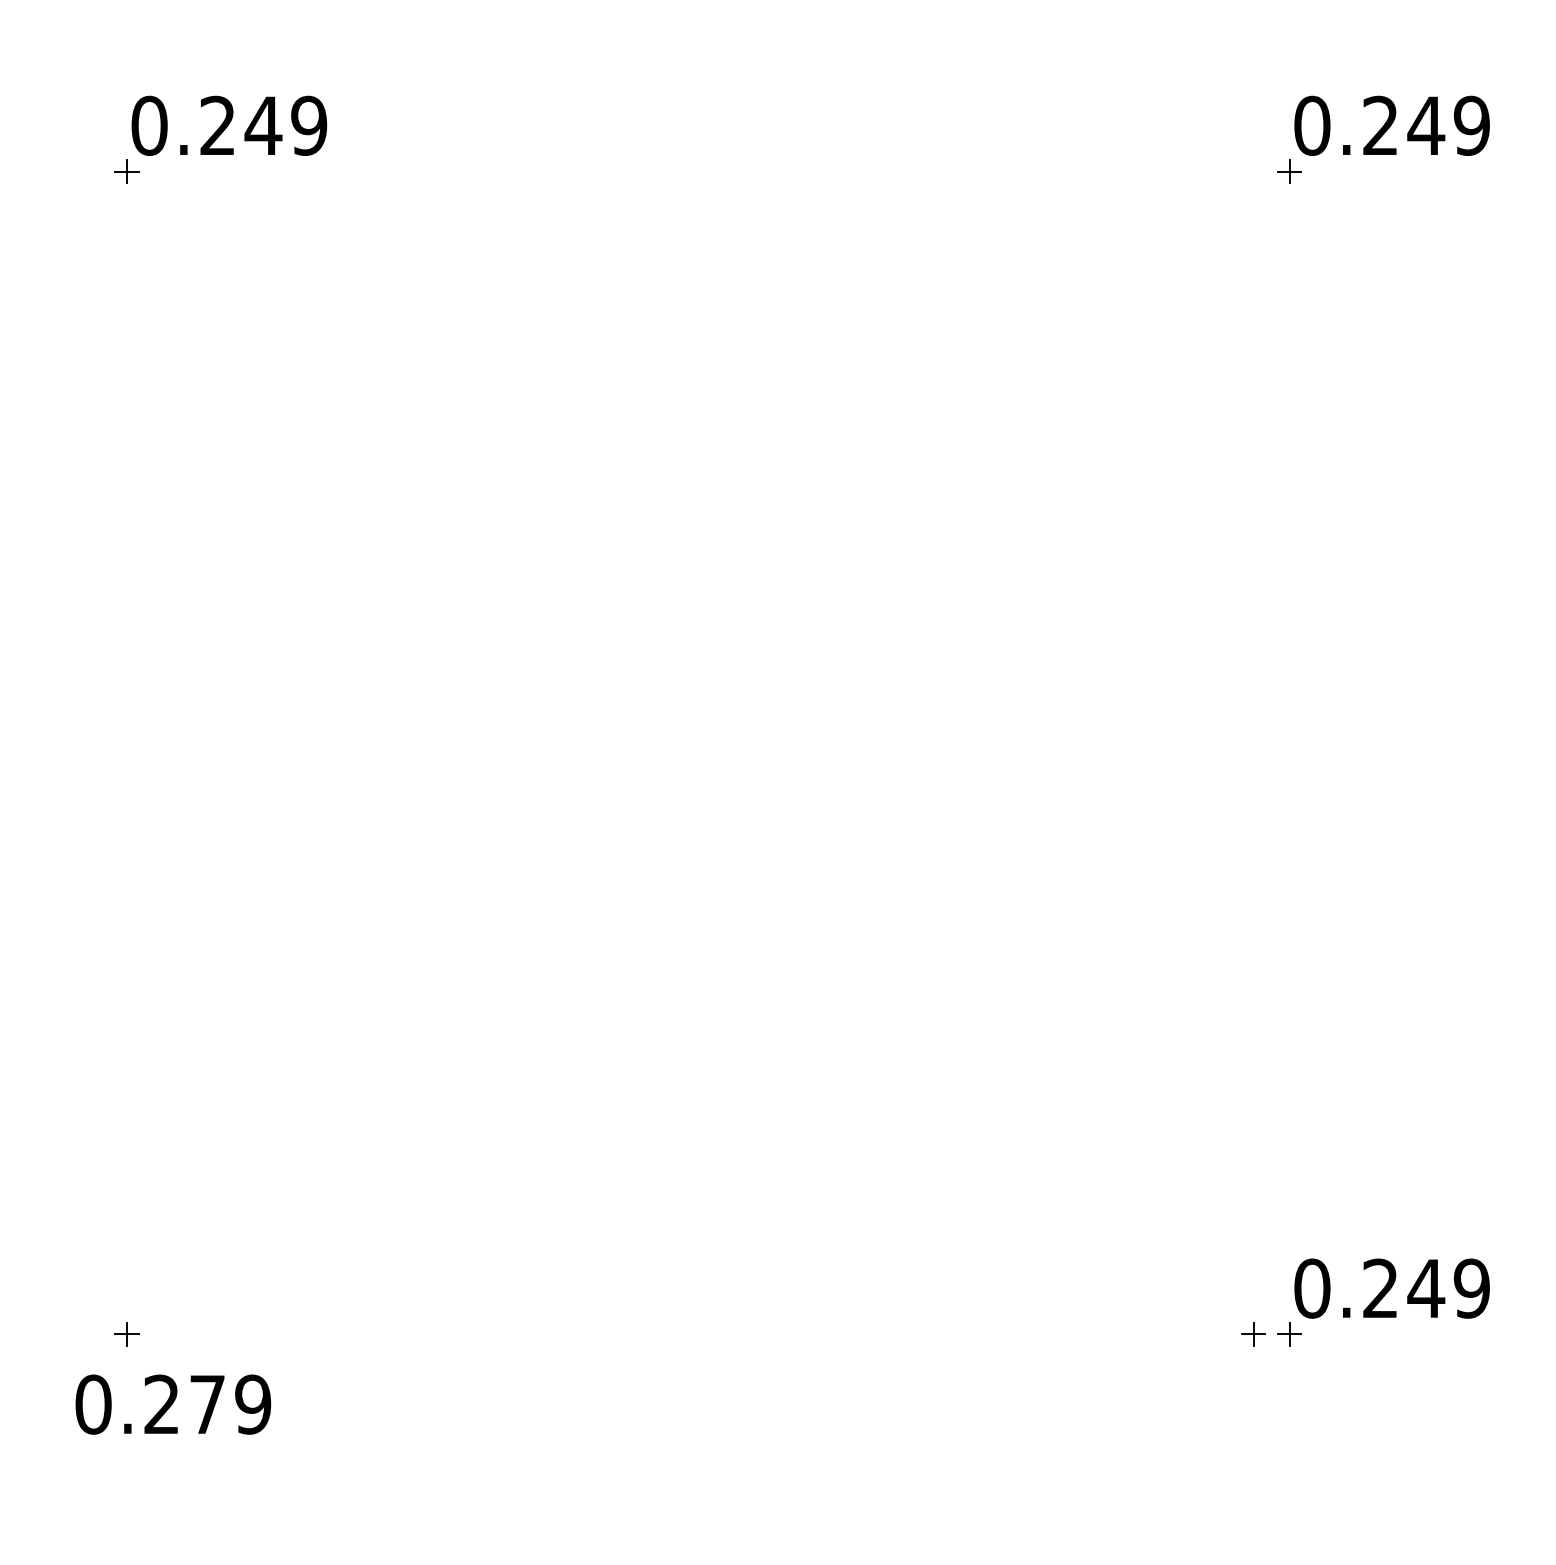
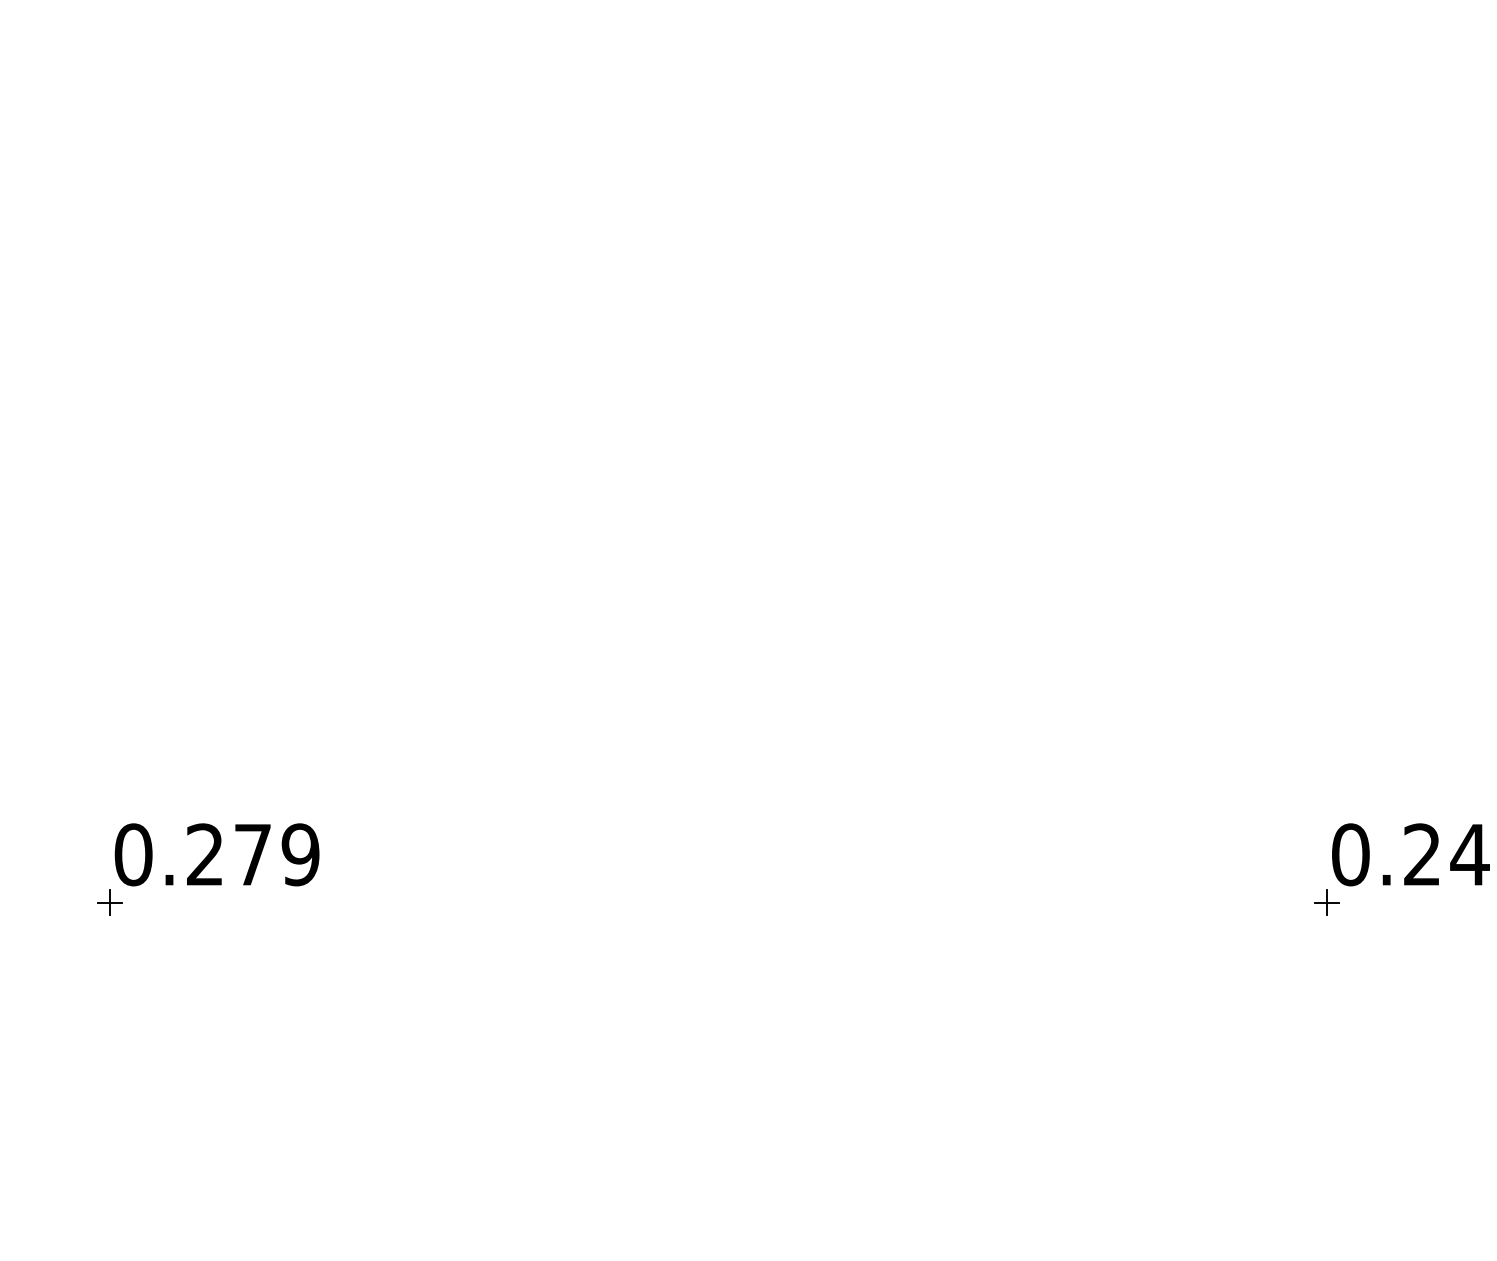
part: (1253, 1334) -> (1289, 902), removed
text: (173, 1404) -> (217, 854), moved

